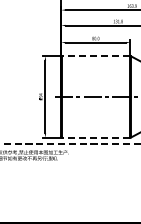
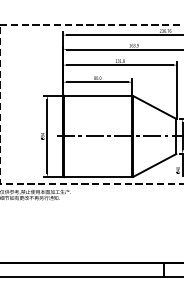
line: (95, 55) -> (97, 95), dashed -> solid
line: (95, 137) -> (97, 177), dashed -> solid

